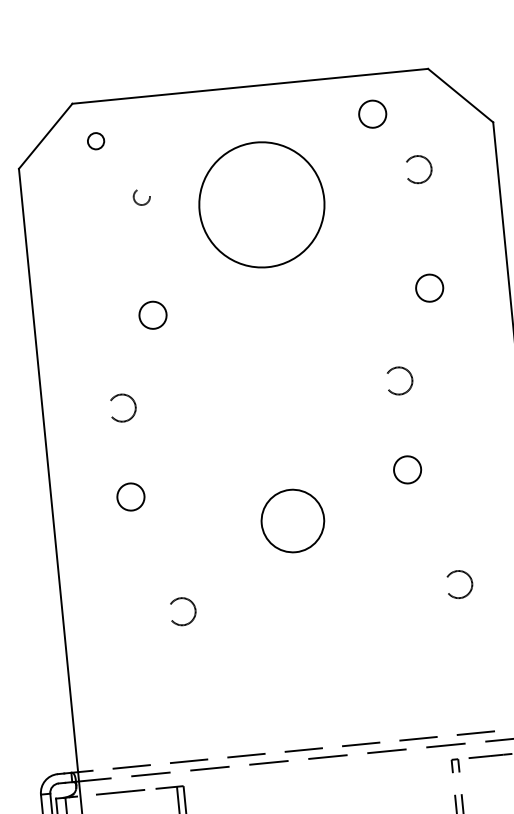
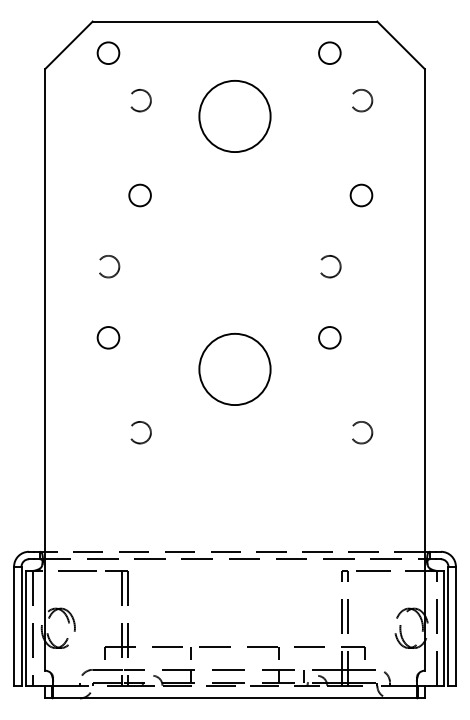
circle: (95, 140) -> (108, 52), size x1.67
circle: (141, 196) -> (140, 100), size x1.67
circle: (261, 204) -> (234, 116), size x0.71
circle: (292, 521) -> (234, 369), size x1.43

